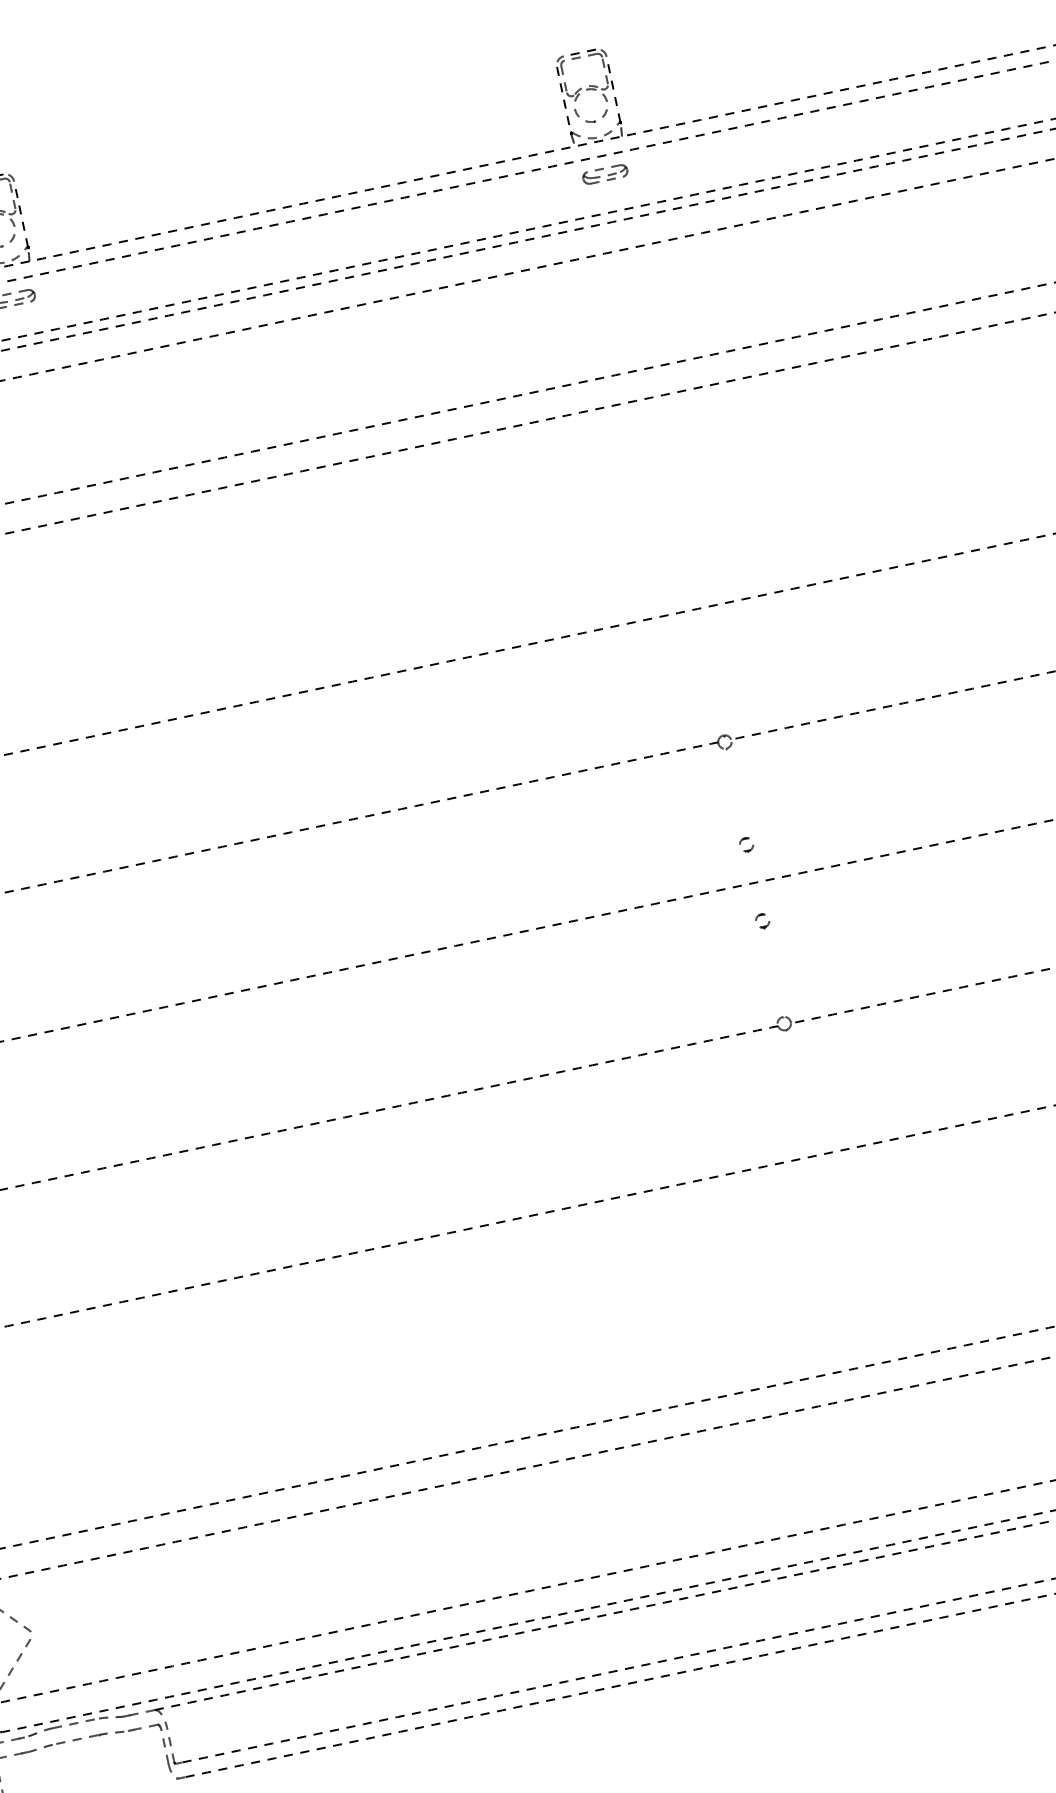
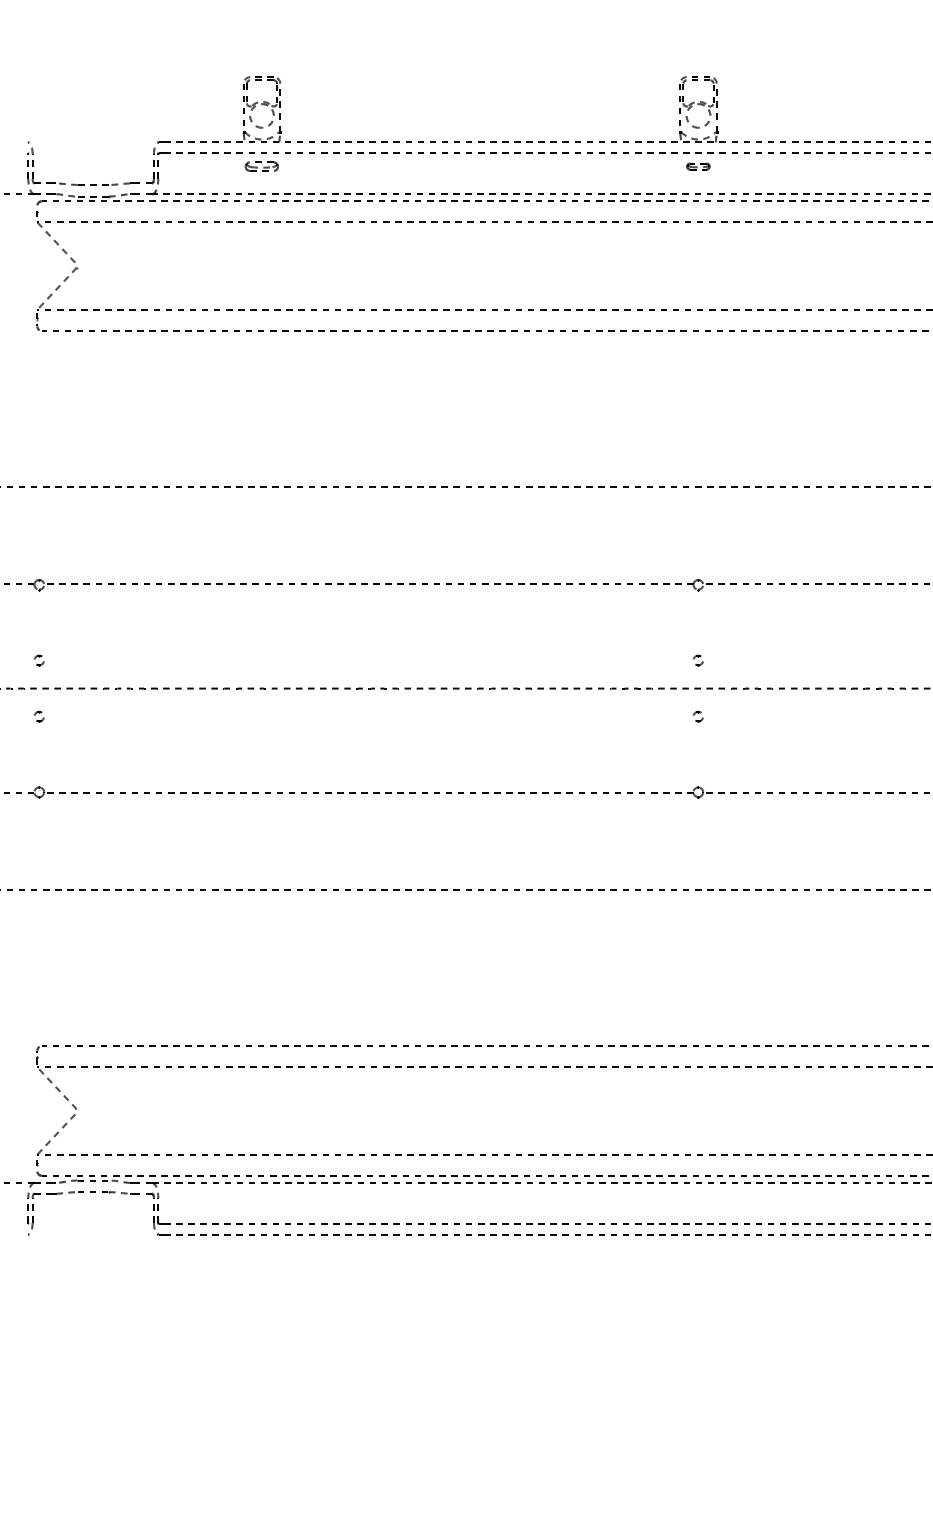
part: (605, 174) -> (698, 166), size x0.7

